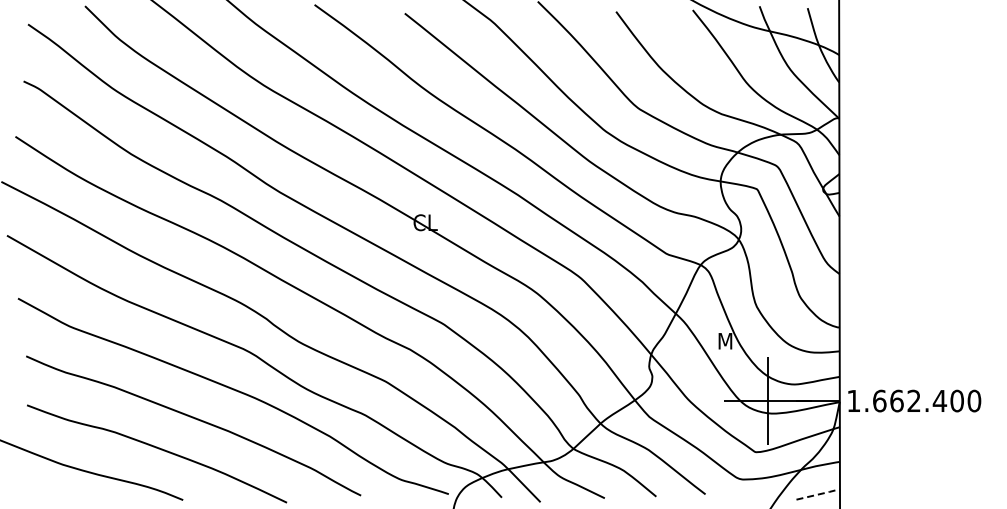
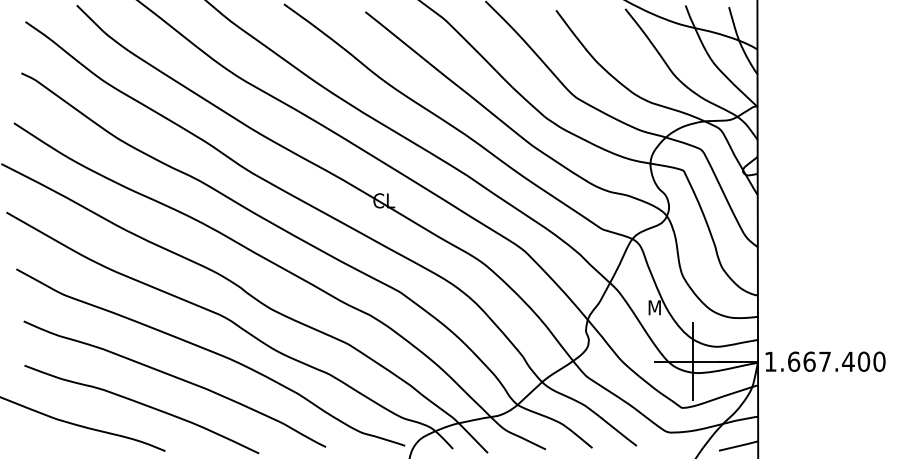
text: (913, 400) -> (824, 361), 1.662.400 -> 1.667.400
line: (818, 494) -> (738, 446), dashed -> solid

